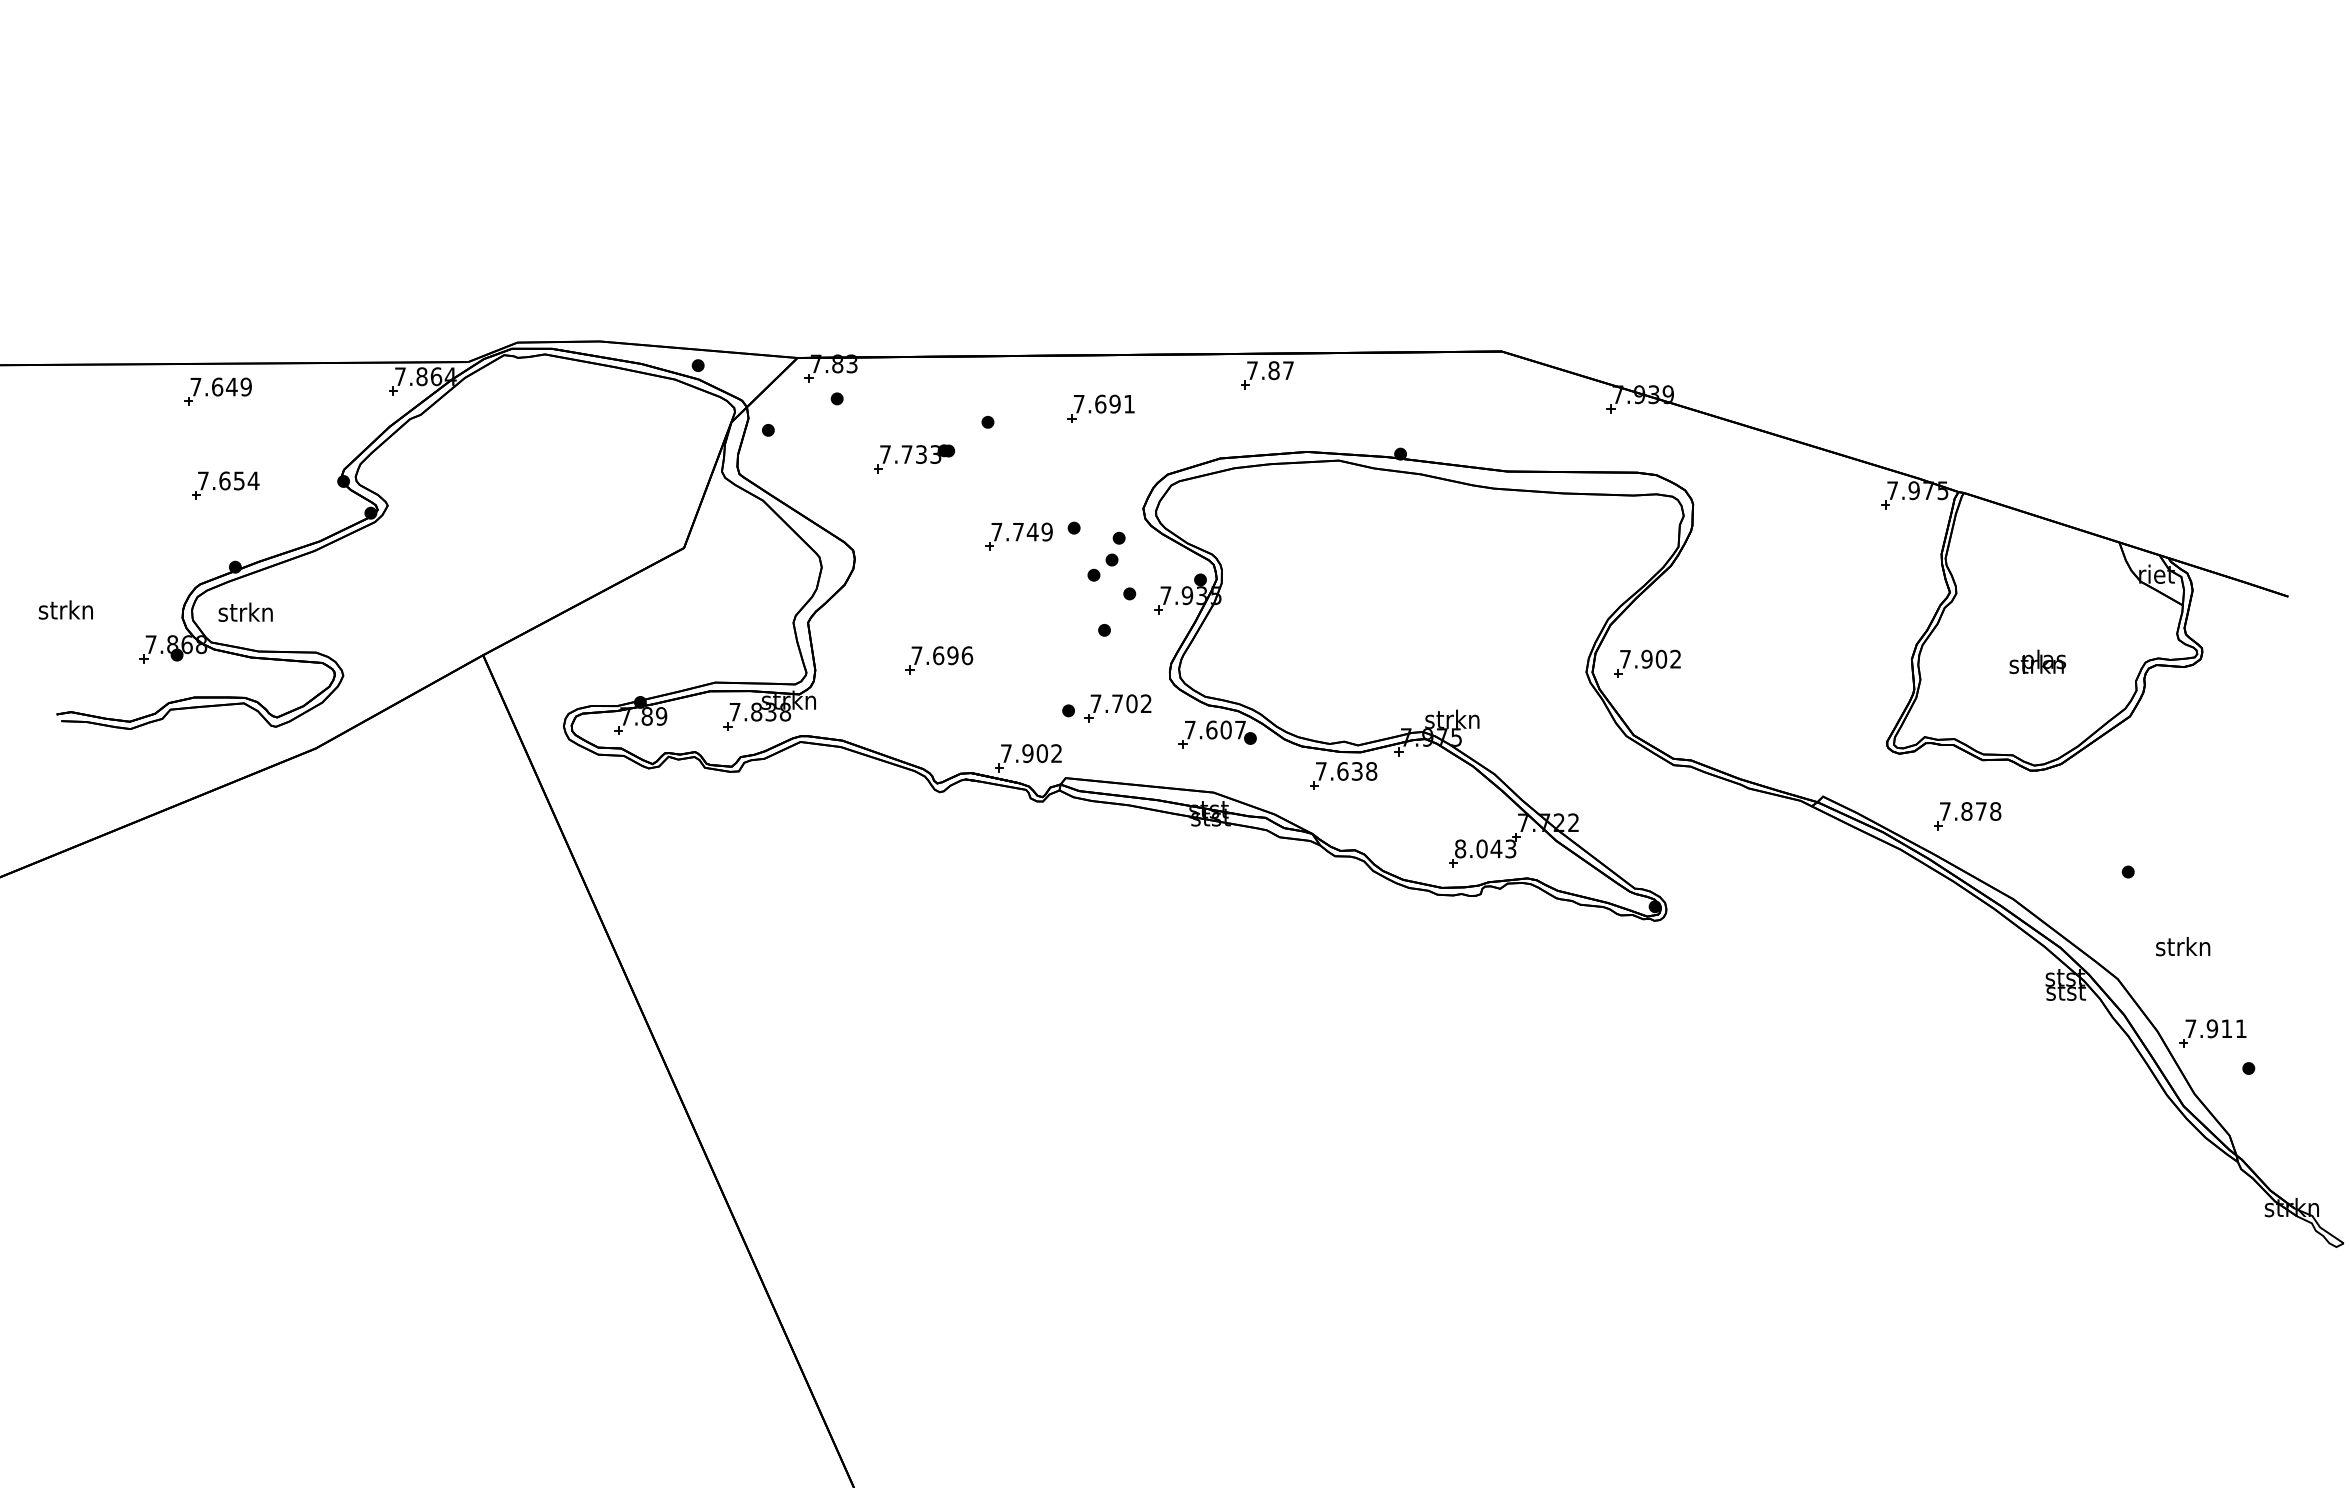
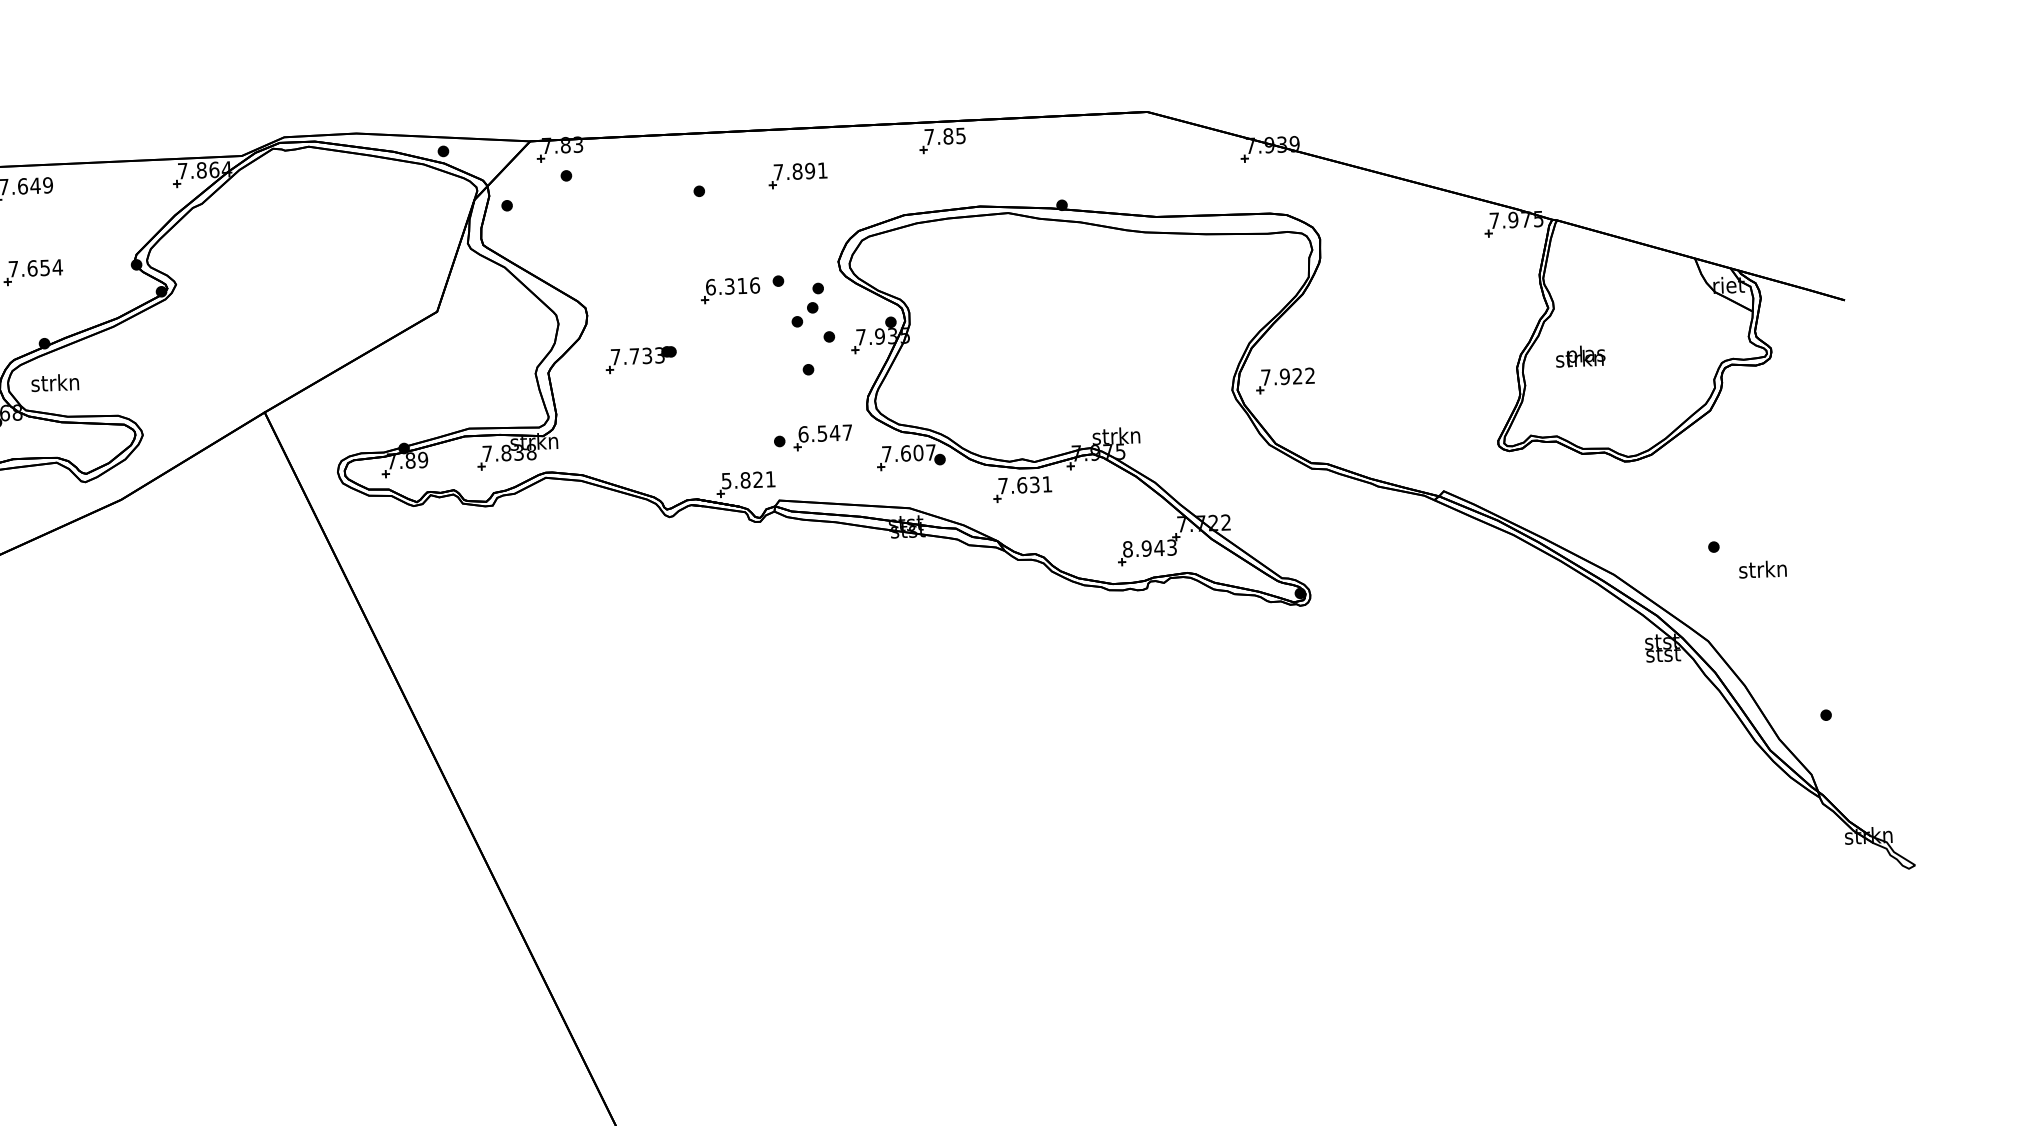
text: (1288, 370) -> (960, 135), 7.87 -> 7.85
text: (1100, 403) -> (797, 171), 7.691 -> 7.891
part: (914, 458) -> (641, 359), moved
text: (1021, 531) -> (732, 285), 7.749 -> 6.316
text: (1661, 658) -> (1297, 375), 7.902 -> 7.922
part: (939, 660) -> (664, 401), removed
text: (2037, 661) -> (1580, 356), moved
text: (1120, 703) -> (824, 433), 7.702 -> 6.547
text: (1031, 753) -> (748, 480), 7.902 -> 5.821
text: (1371, 771) -> (1047, 484), 7.638 -> 7.631
part: (1967, 816) -> (1571, 503), removed
text: (1481, 848) -> (1146, 548), 8.043 -> 8.943
text: (2183, 946) -> (1763, 569), moved
part: (2212, 1033) -> (1793, 685), removed

